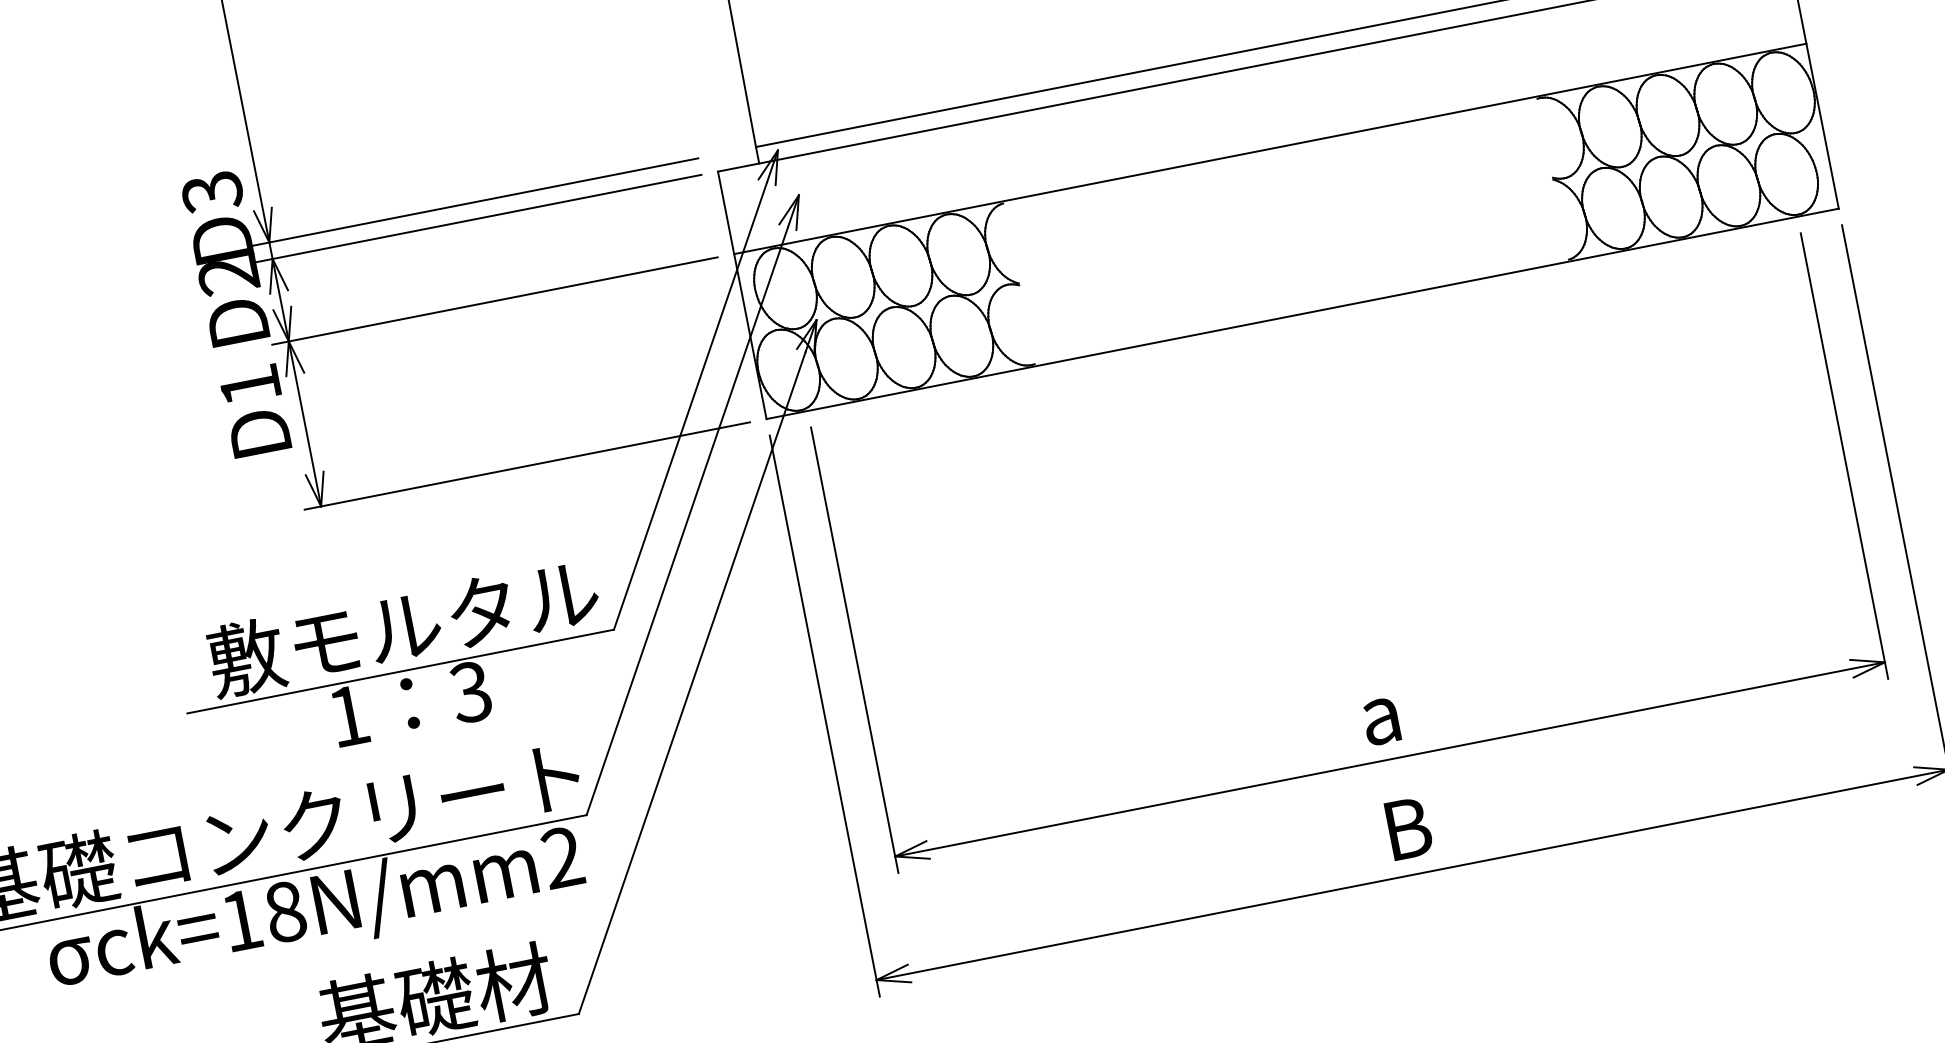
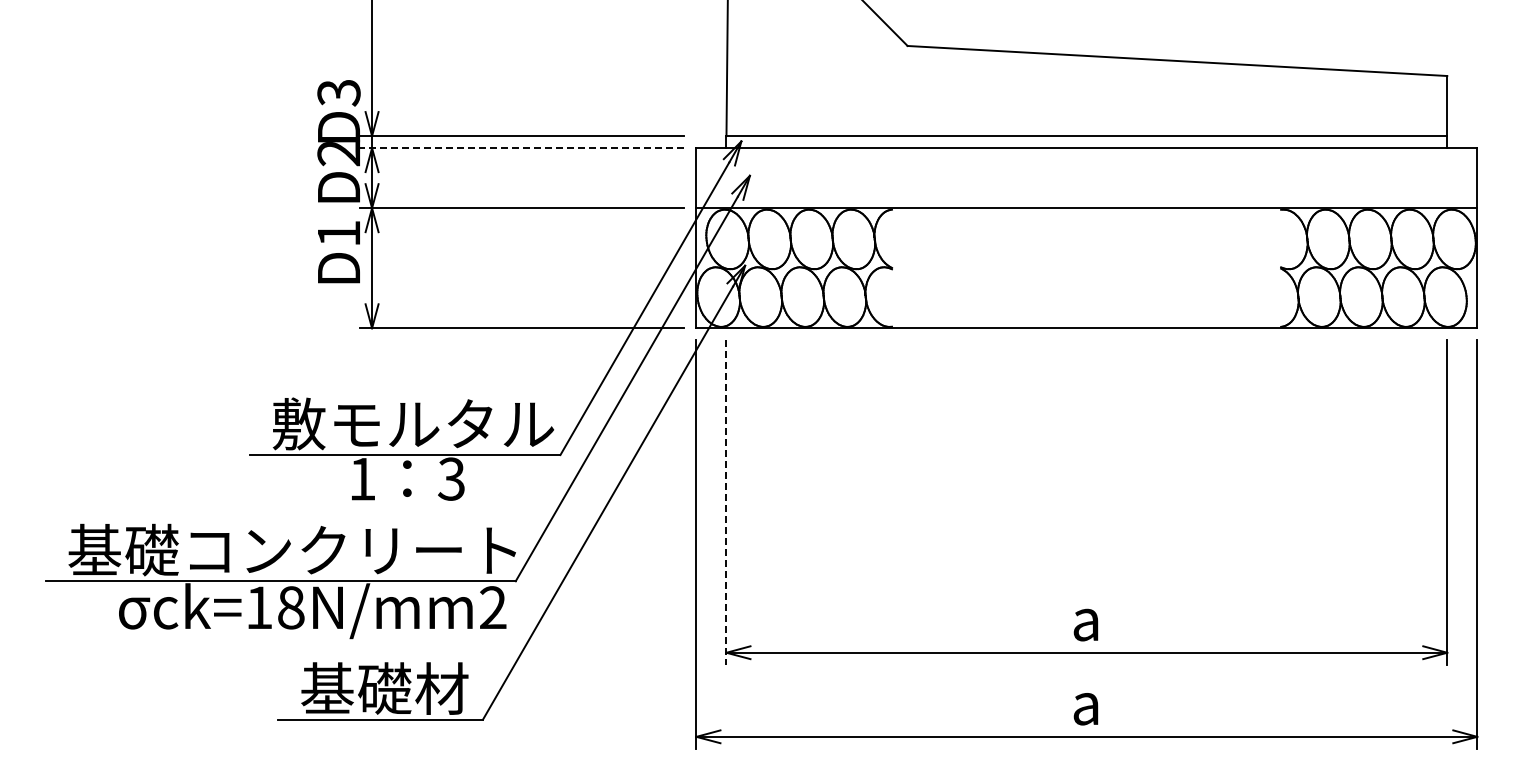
line: (477, 219) -> (521, 148), solid -> dashed
line: (855, 651) -> (726, 503), solid -> dashed
text: (1407, 828) -> (1089, 703), B -> a

